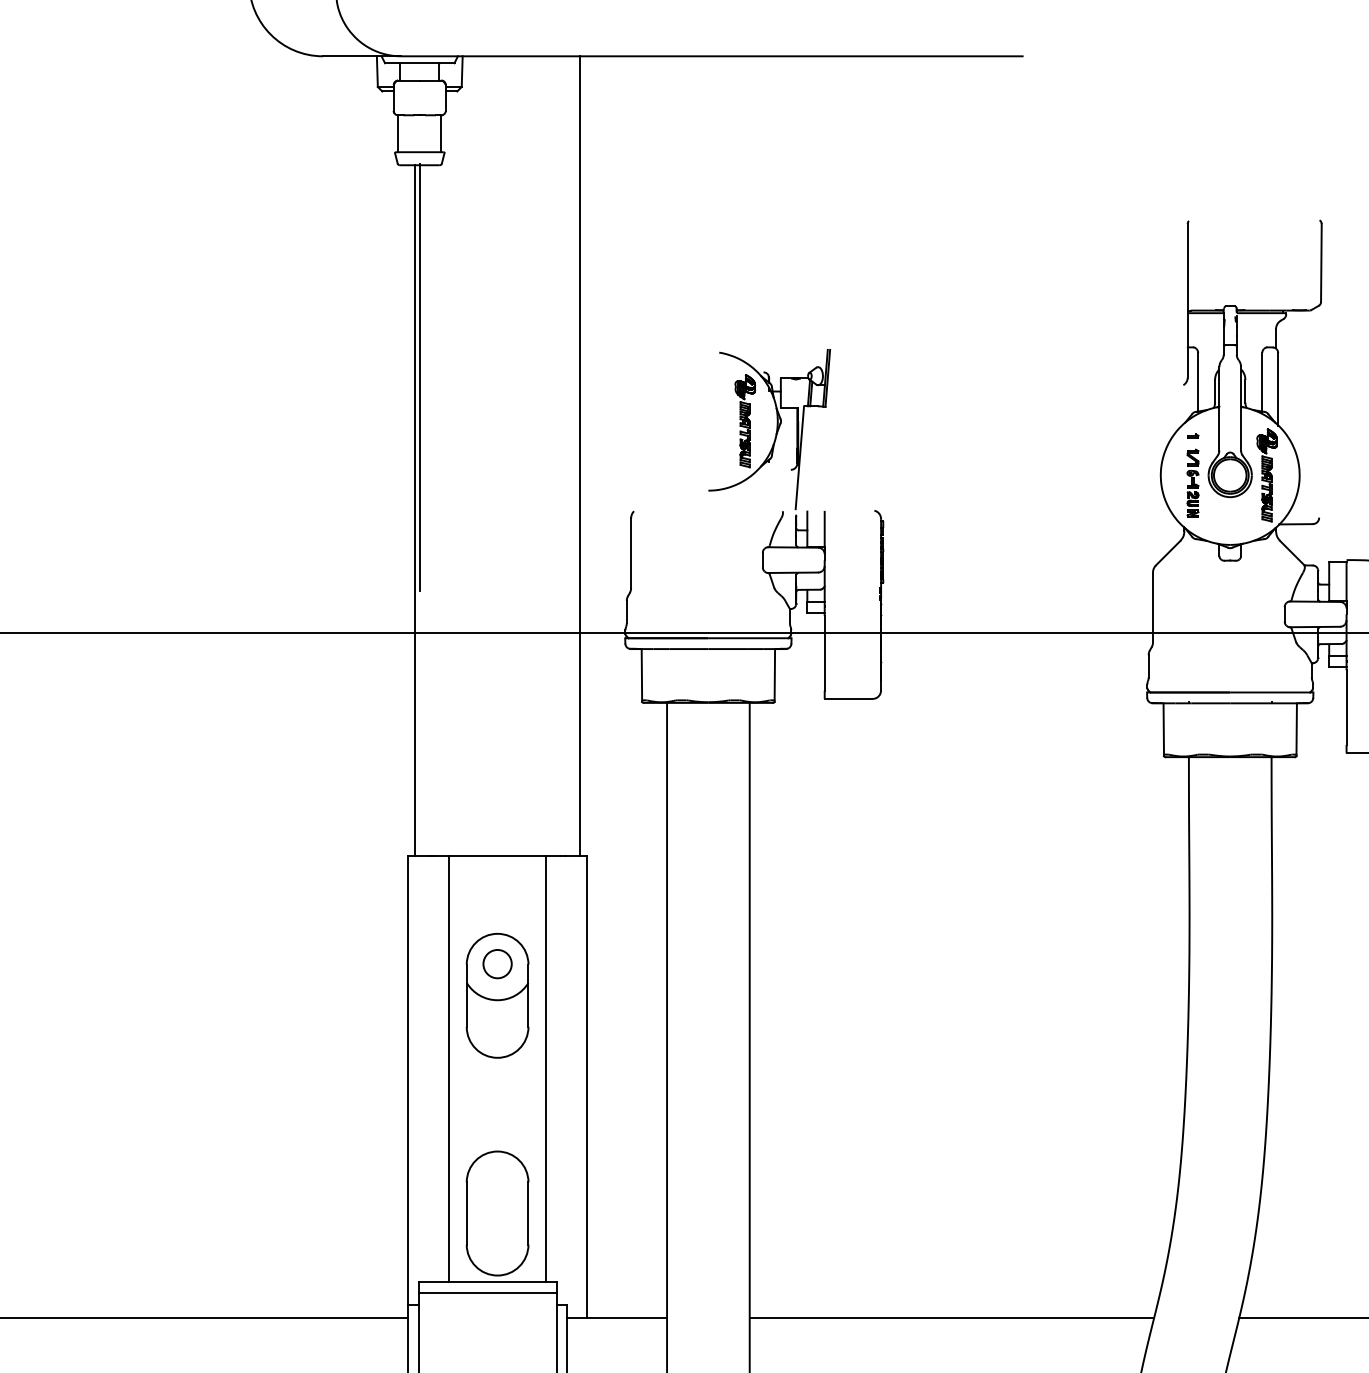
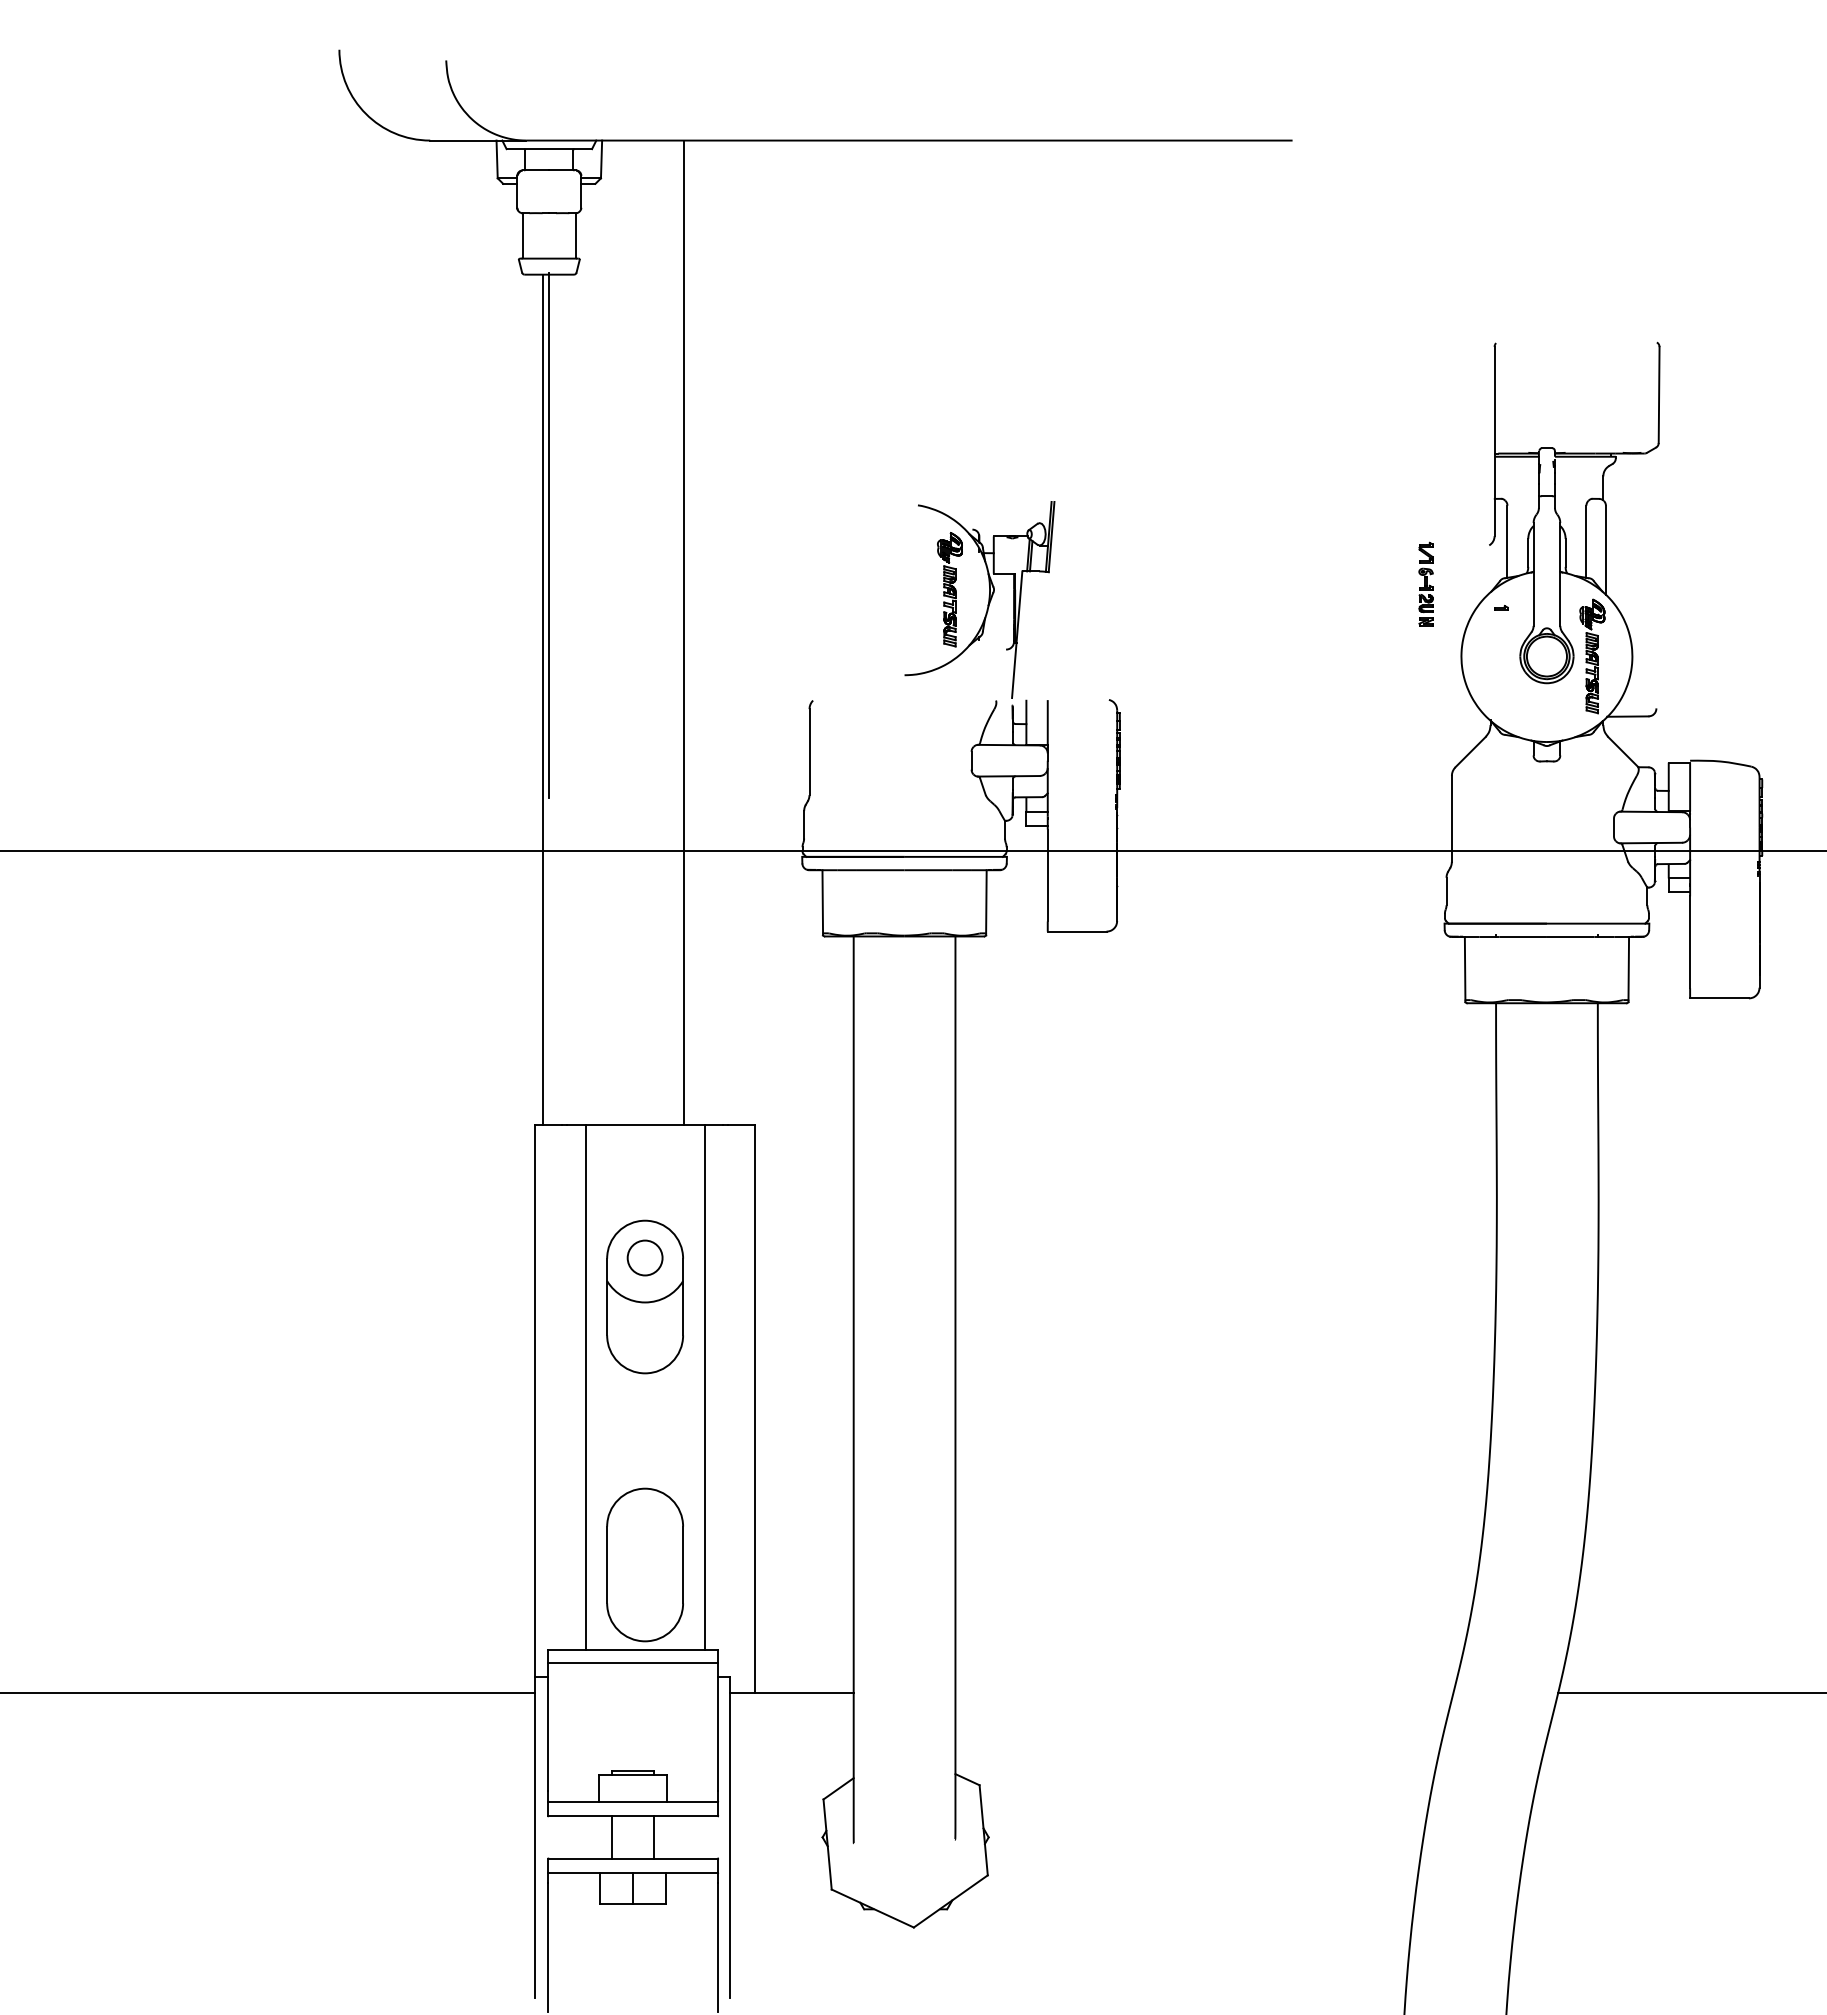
line: (579, 455) -> (683, 632), moved
part: (1192, 482) -> (1425, 583), moved
line: (952, 1317) -> (1204, 1693), removed

